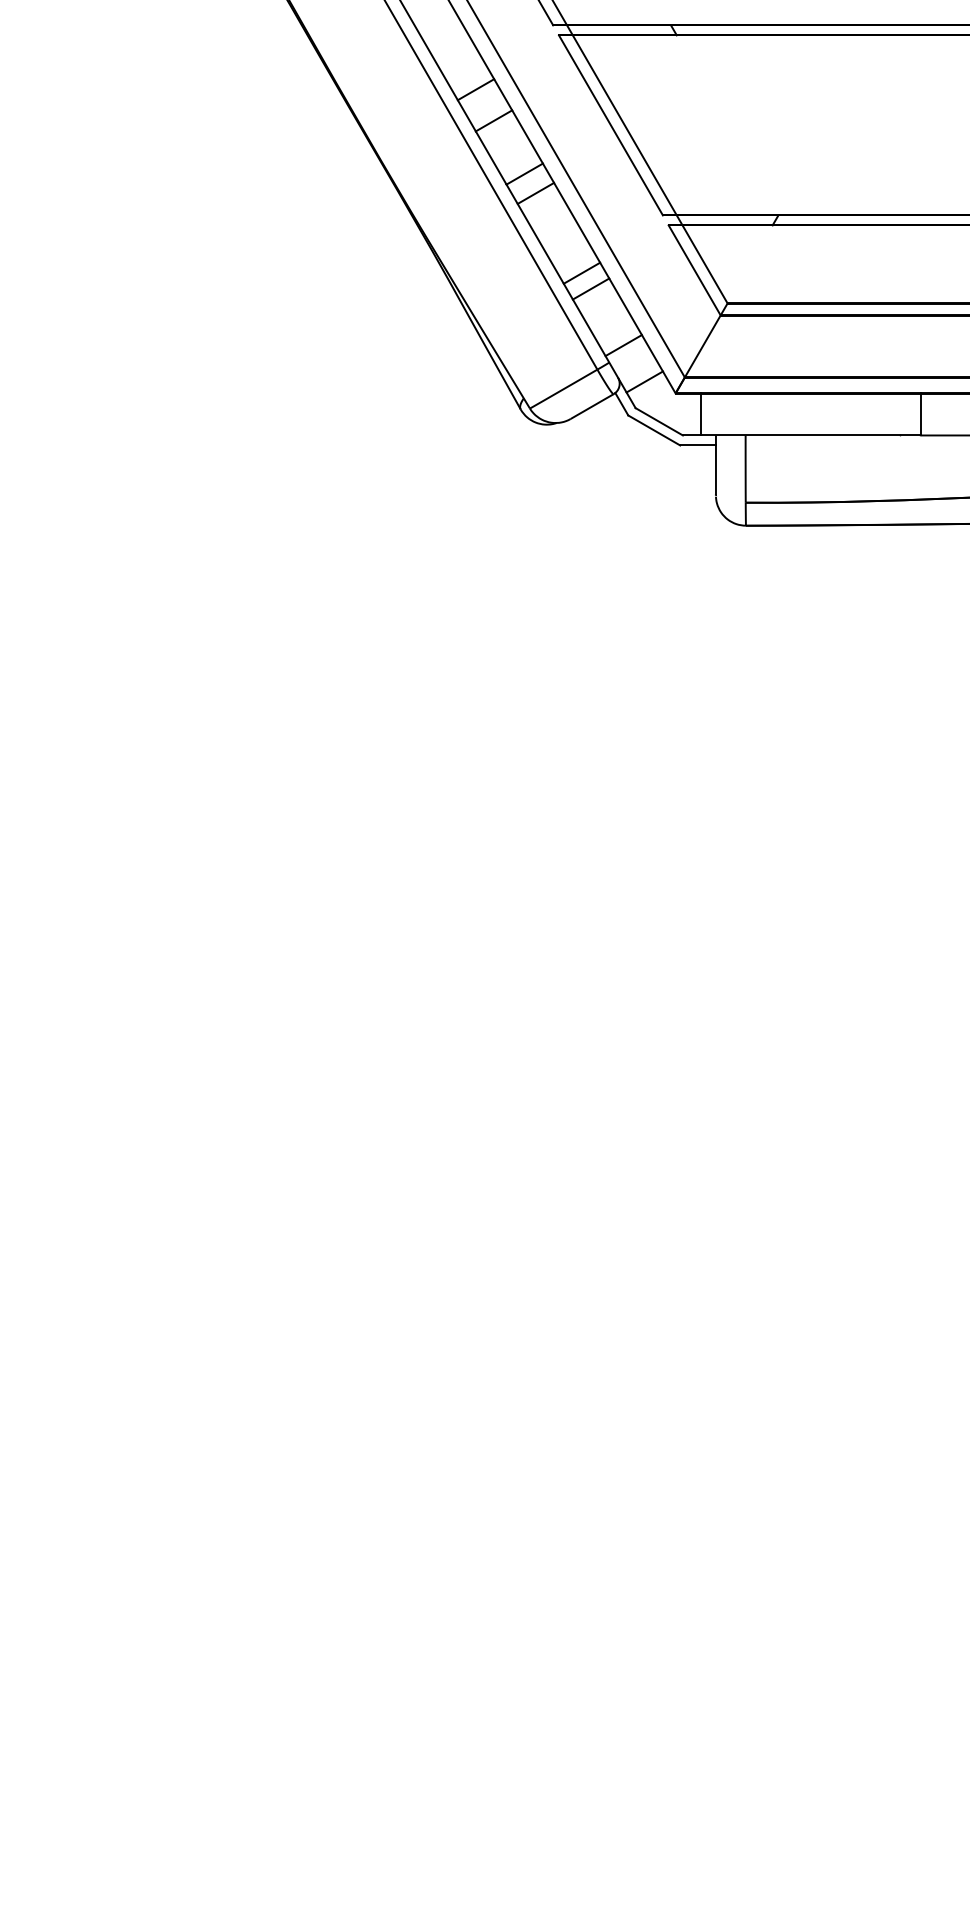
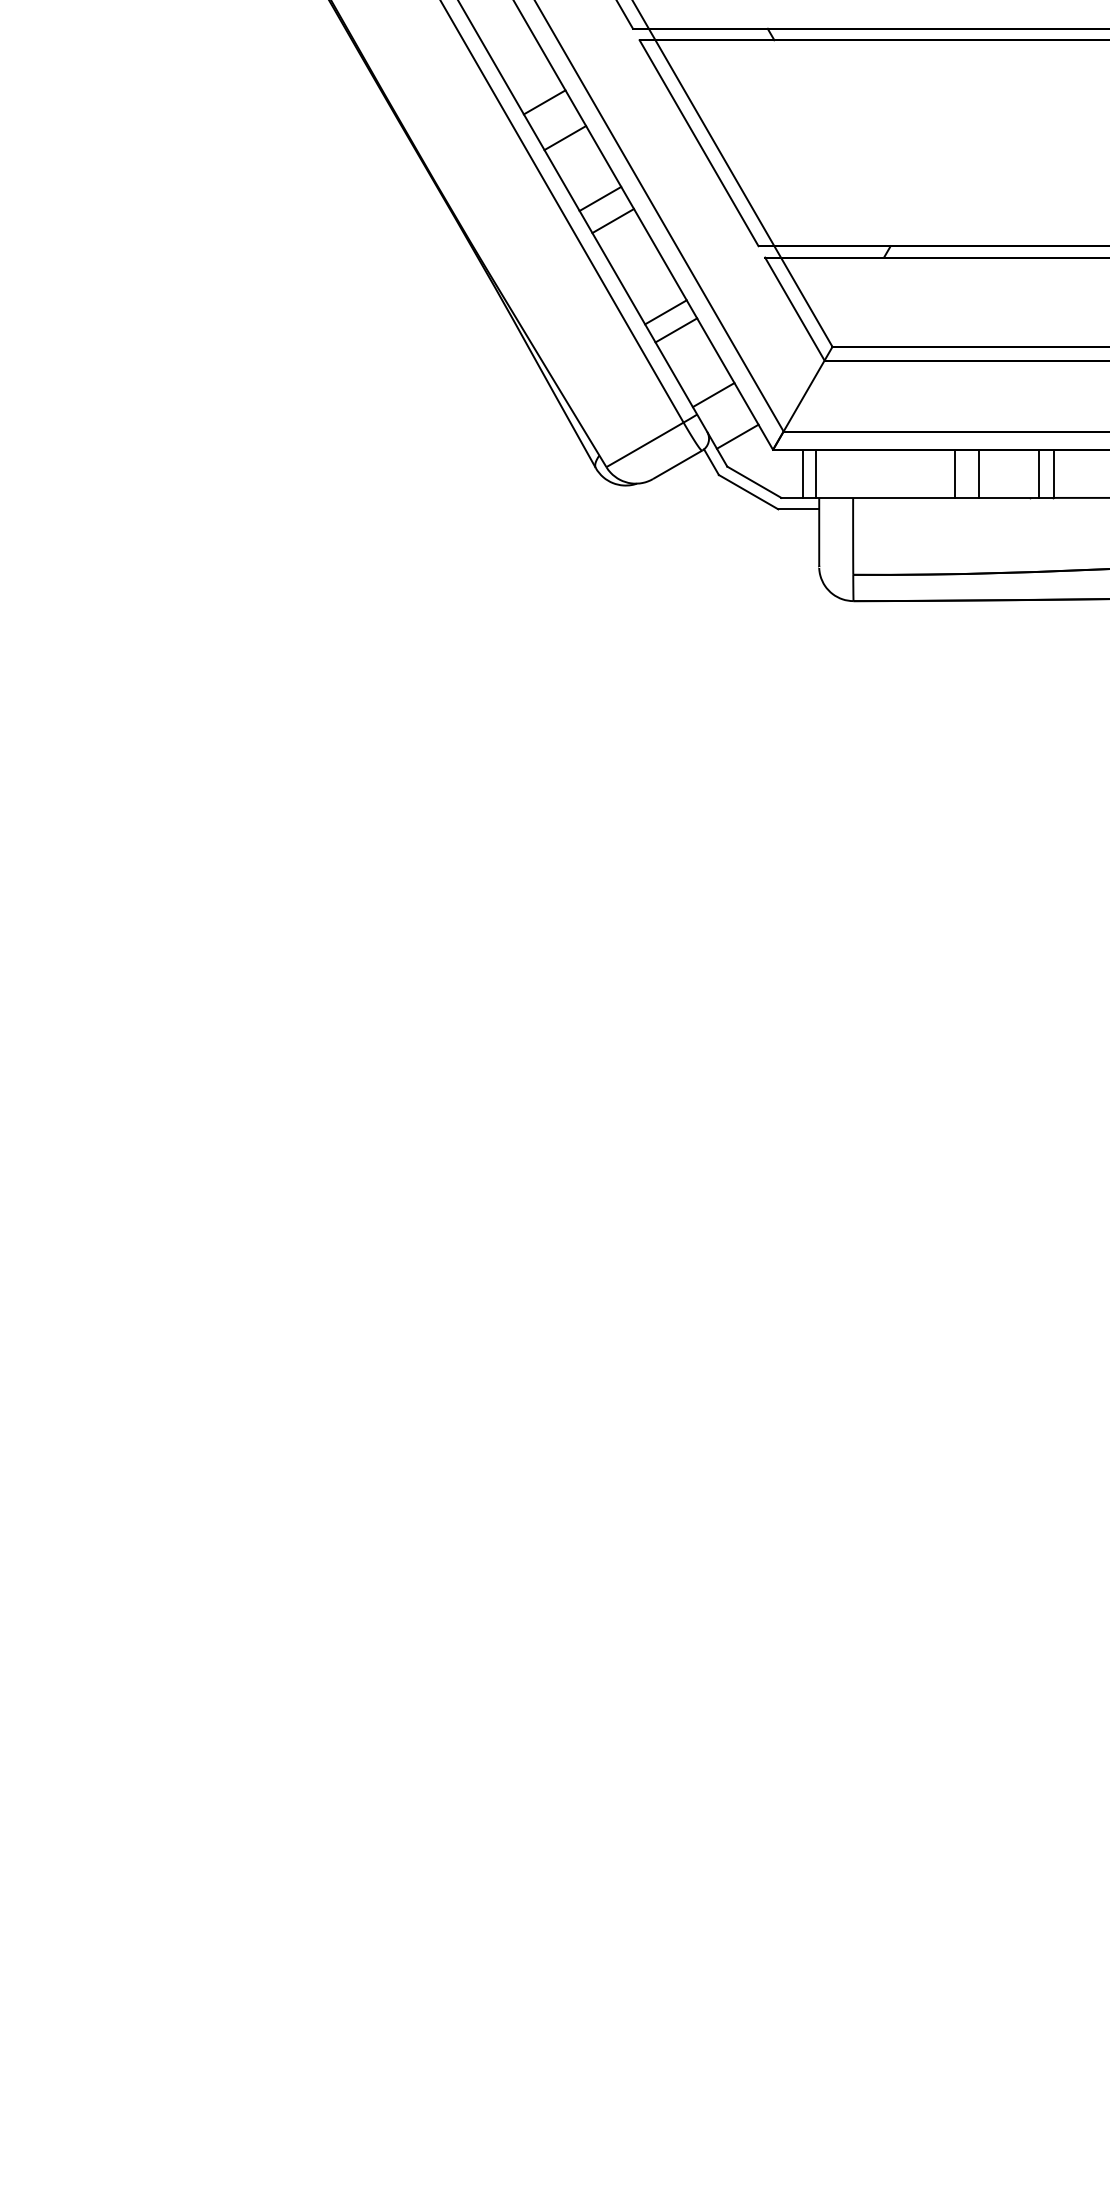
line: (713, 414) -> (816, 473), added
line: (835, 414) -> (955, 473), added
line: (856, 414) -> (979, 473), added
line: (907, 414) -> (1038, 473), added

